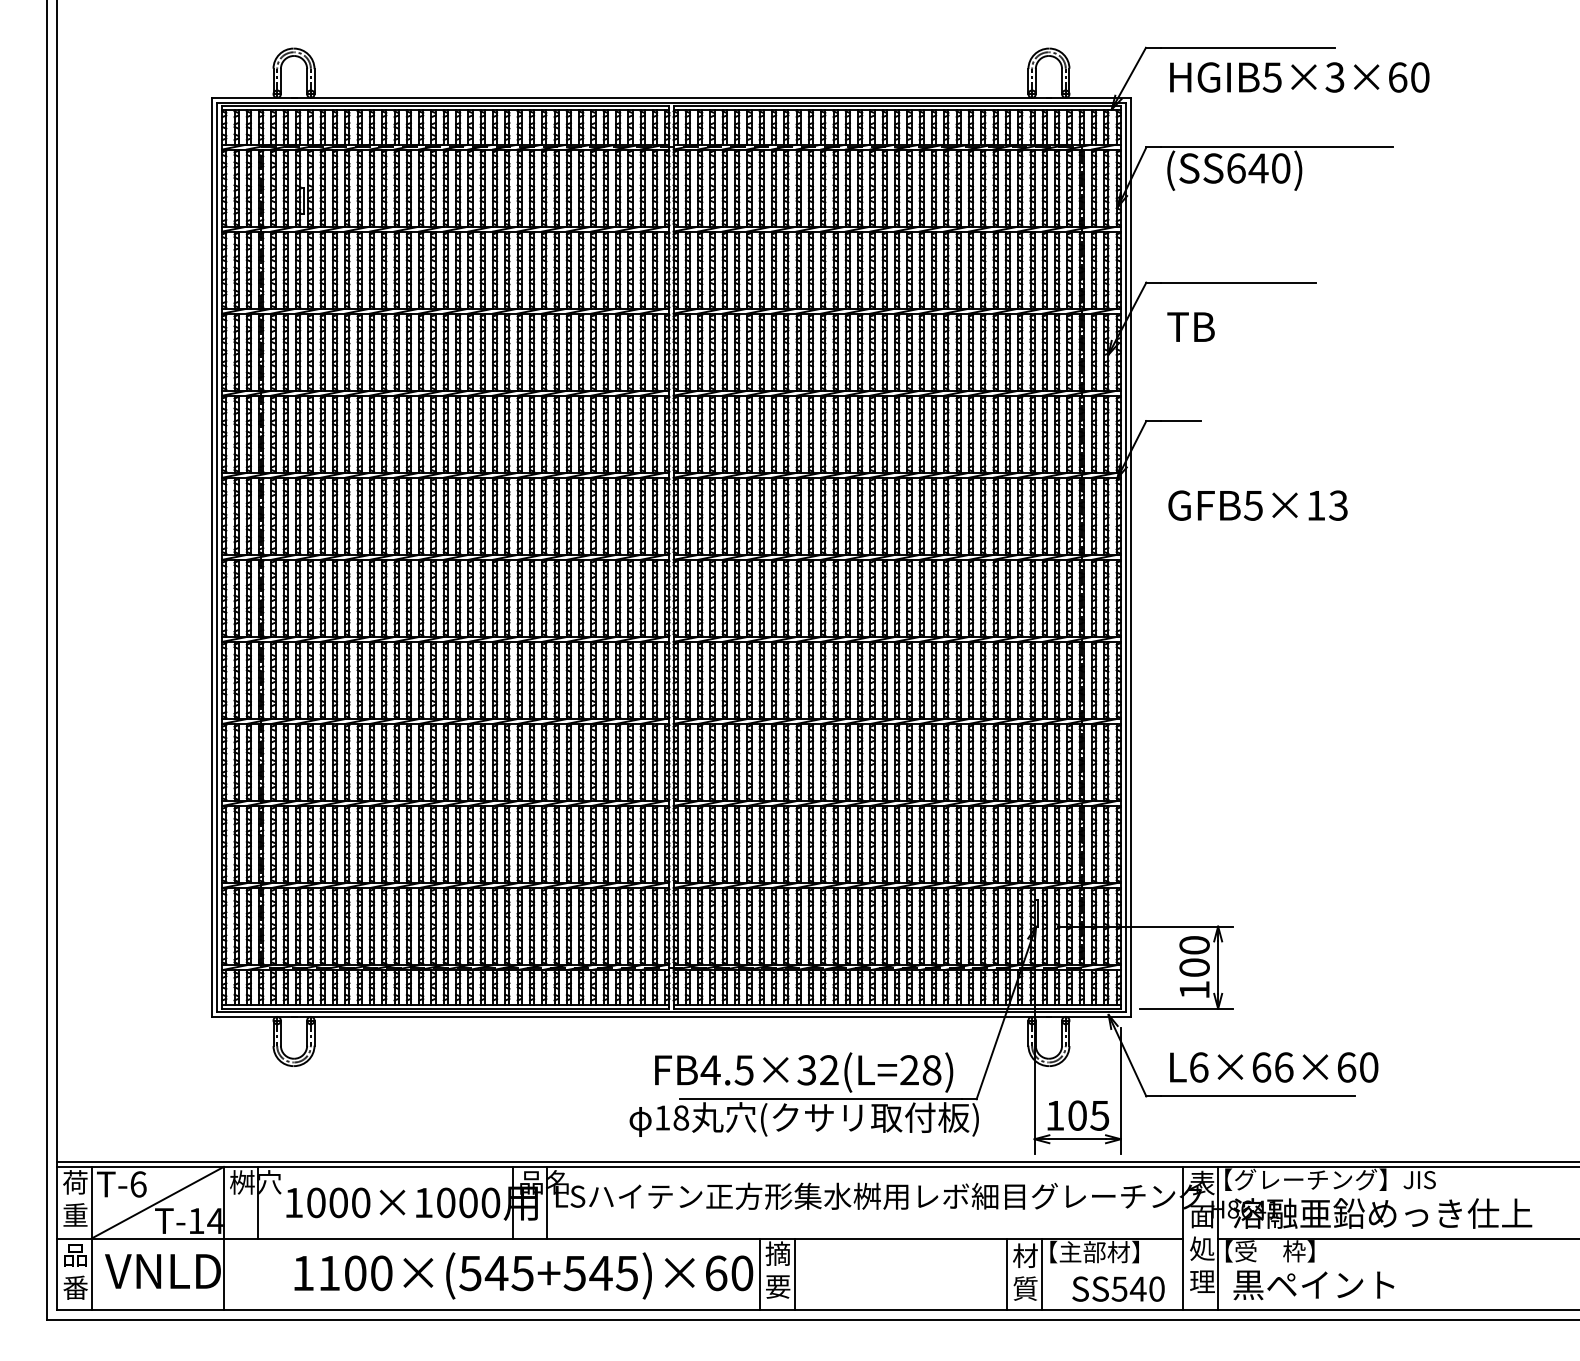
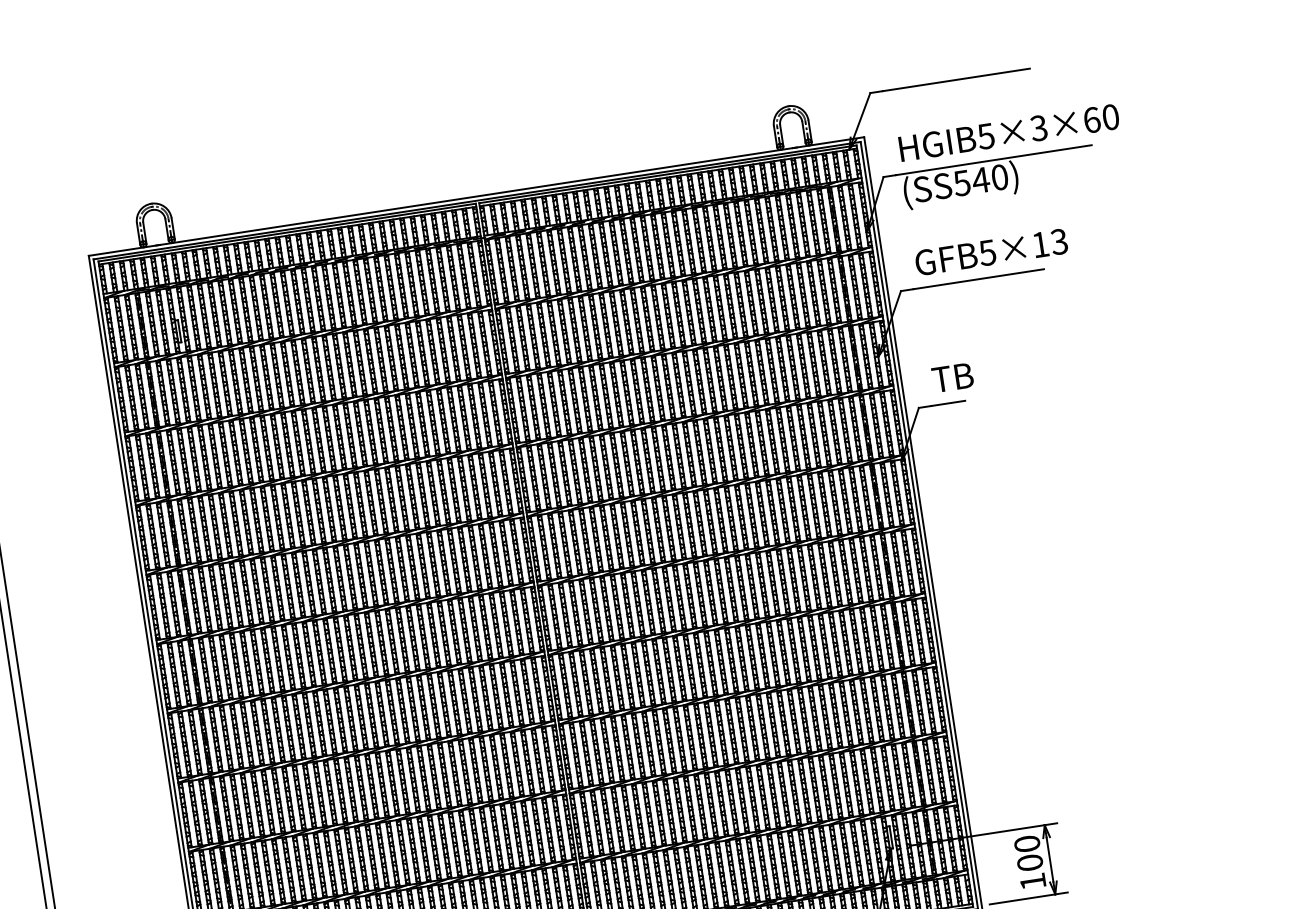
text: (1299, 77) -> (1009, 132), moved
text: (1235, 168) -> (961, 183), (SS640) -> (SS540)
text: (1190, 326) -> (952, 377), moved
text: (1257, 505) -> (990, 252), moved

